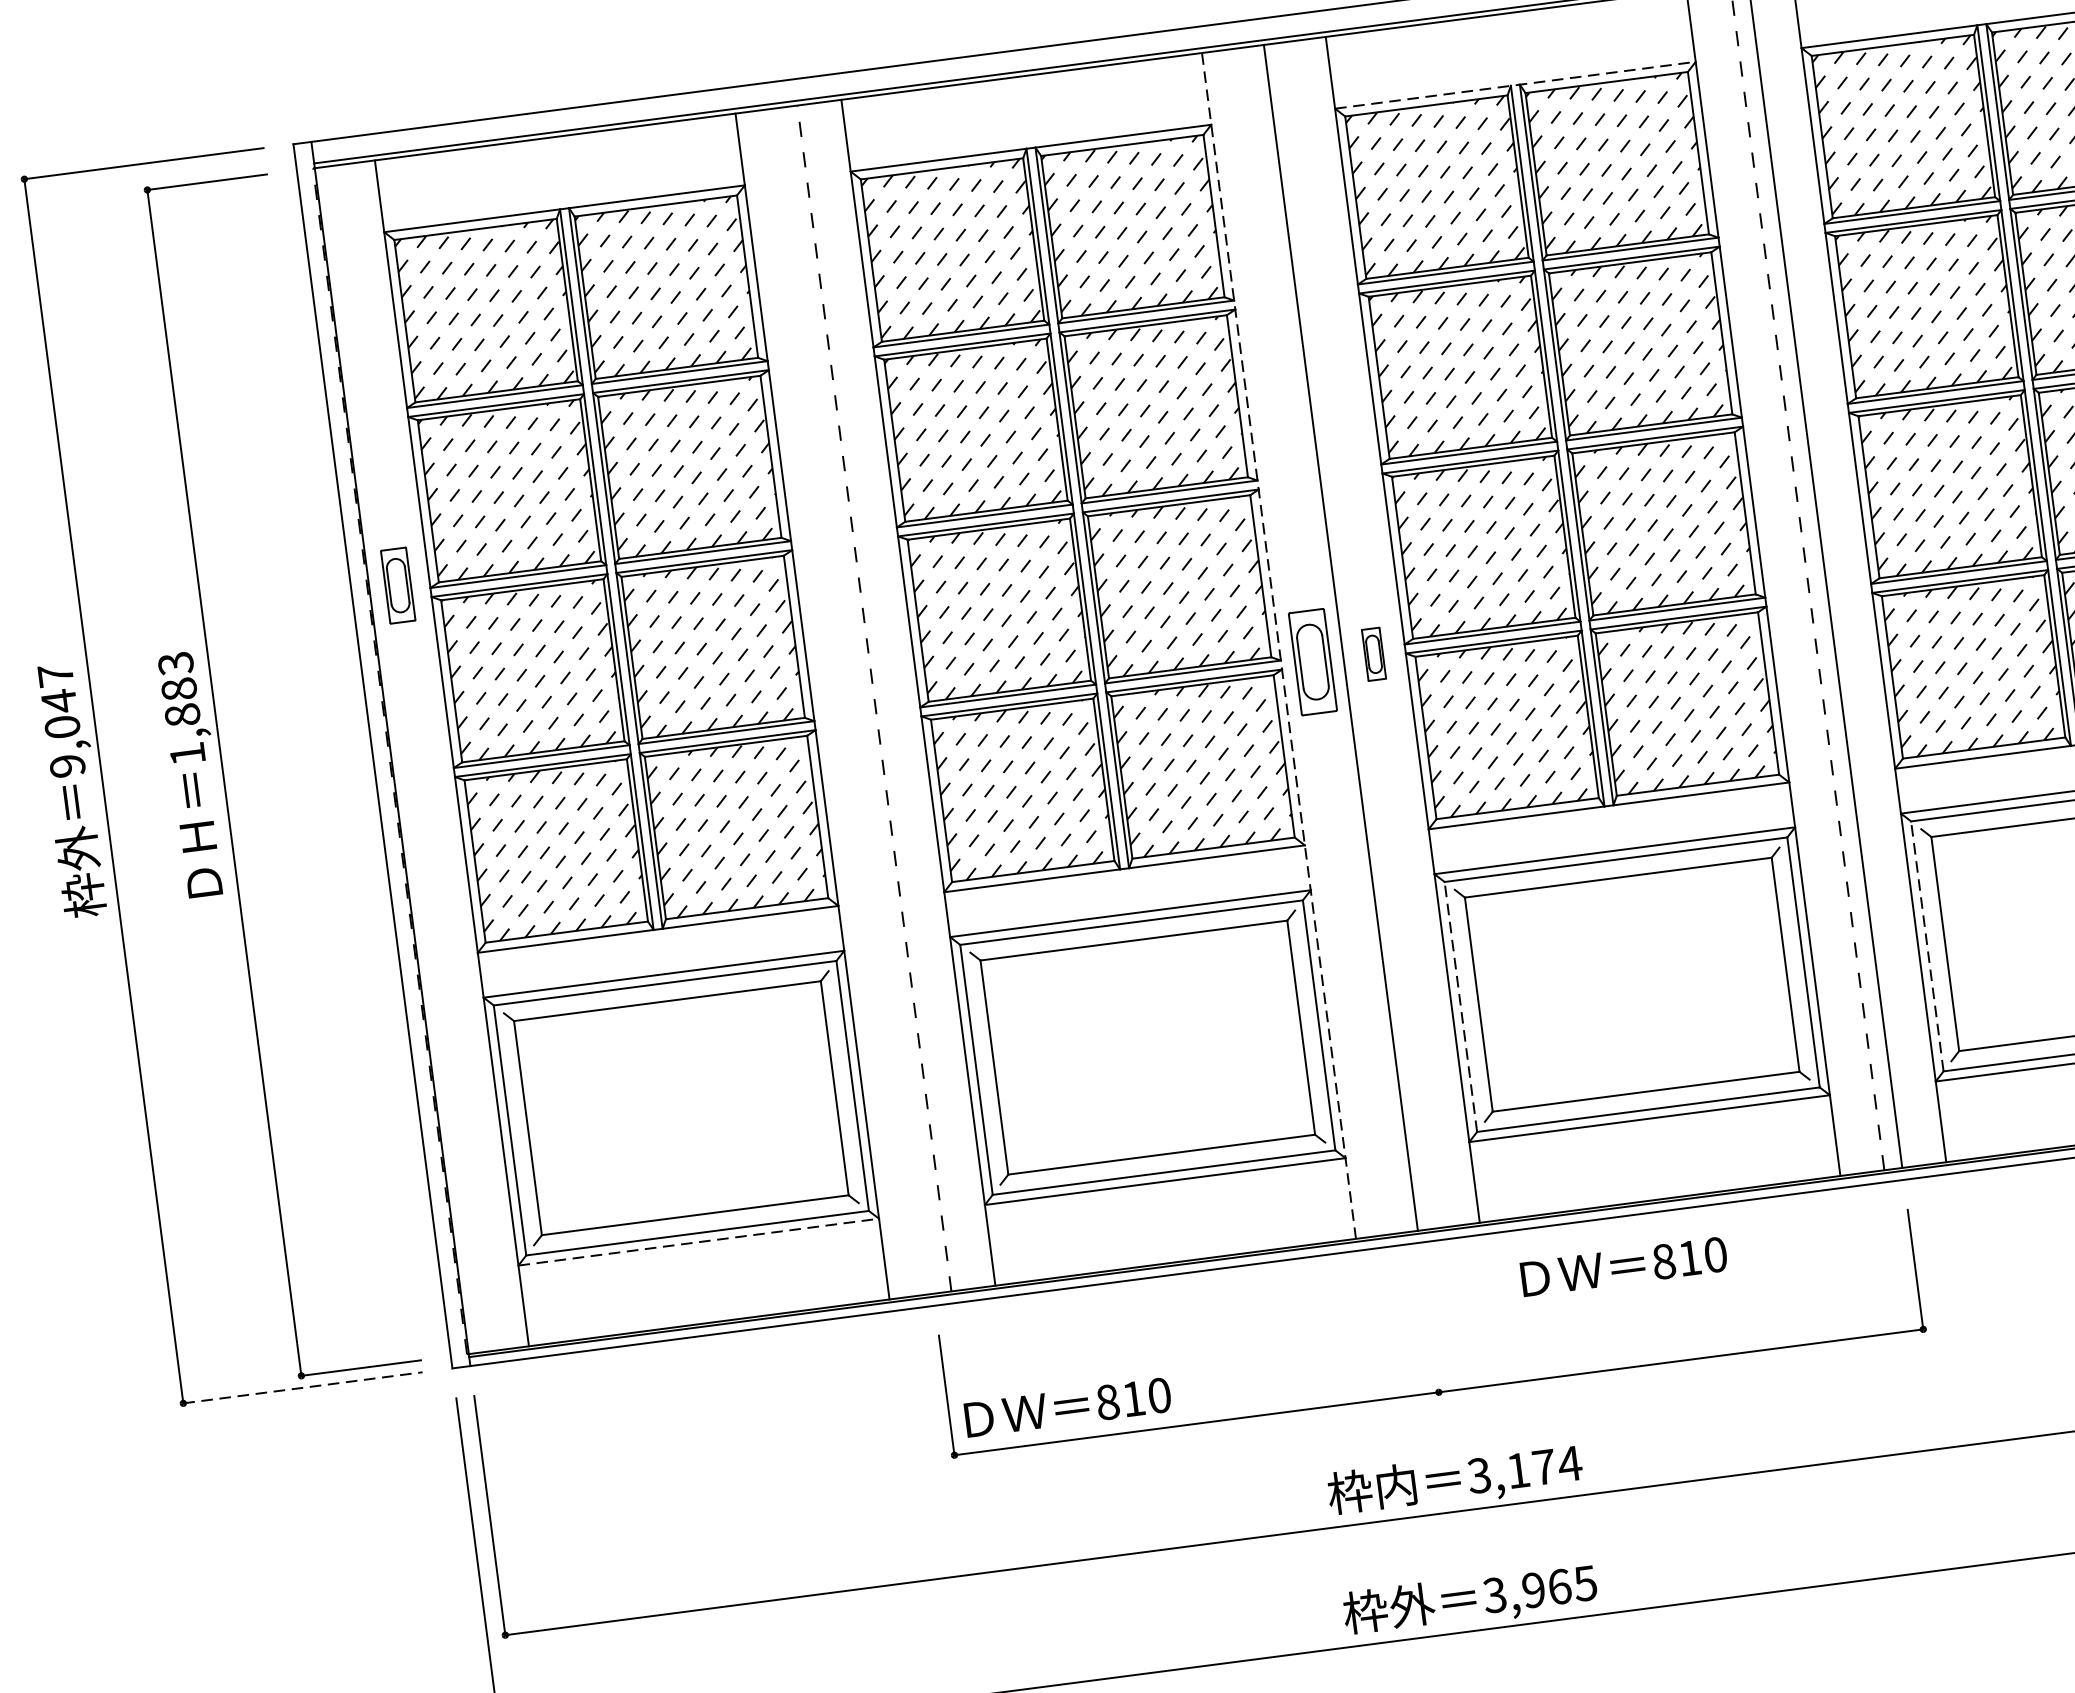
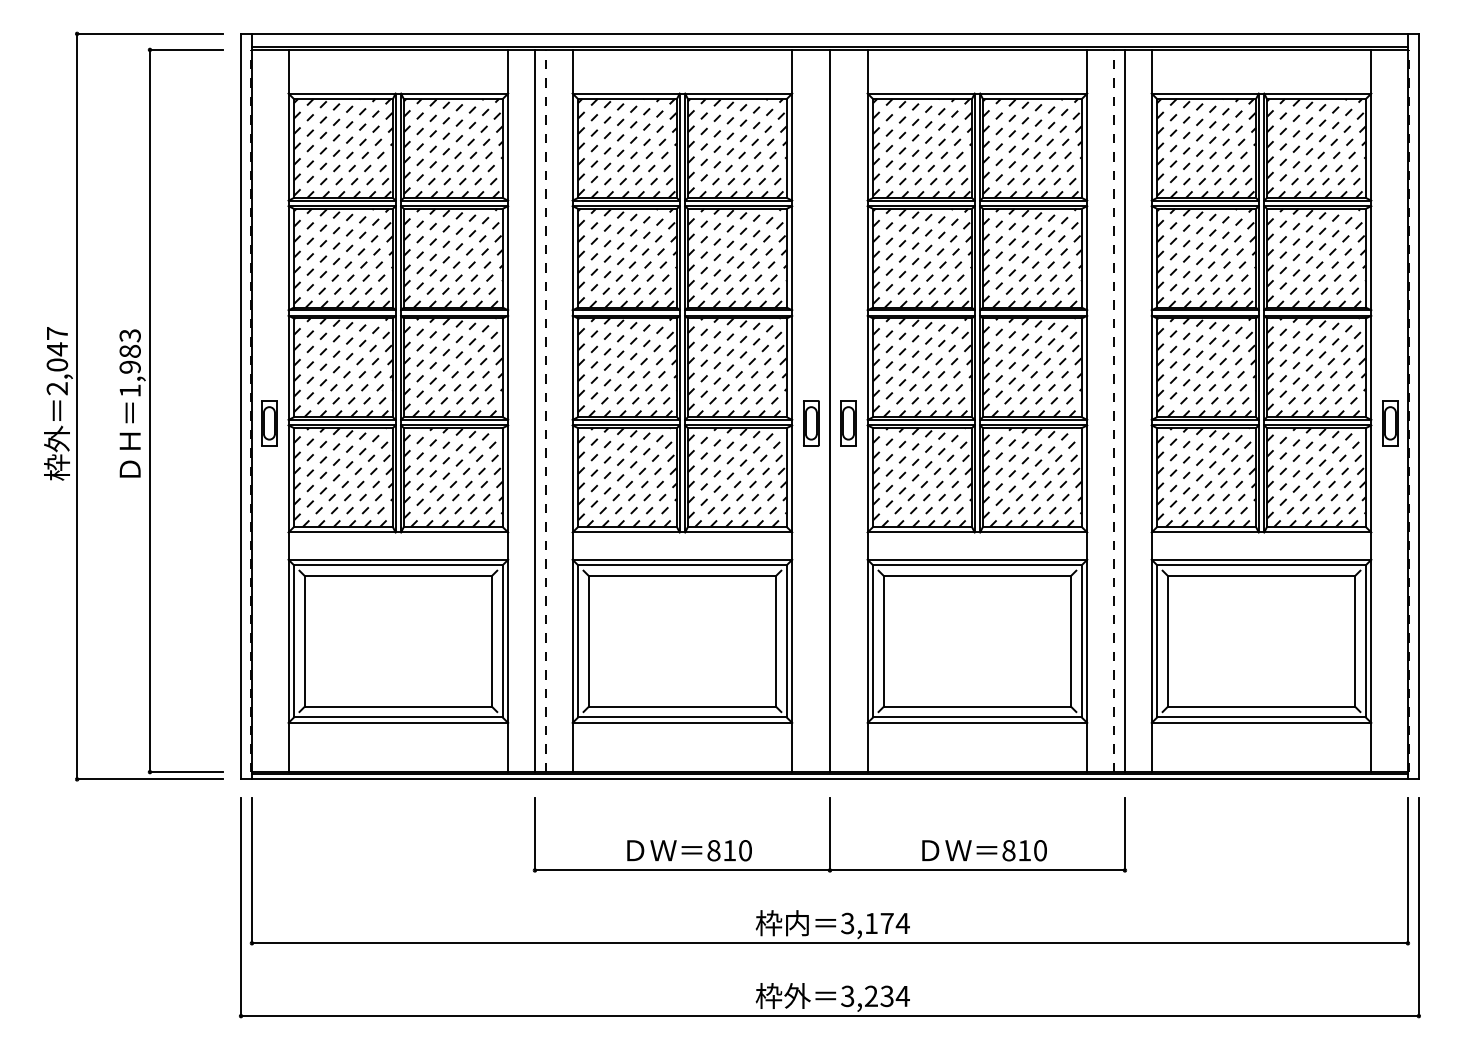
line: (1515, 85) -> (977, 93), dashed -> solid
part: (398, 585) -> (269, 423), moved
line: (1279, 645) -> (792, 410), dashed -> solid
part: (1374, 654) -> (848, 423), size x1.43
part: (1313, 662) -> (811, 423), size x0.71
line: (855, 700) -> (534, 410), added
text: (181, 714) -> (129, 366), 1,883 -> 1,983
text: (67, 765) -> (57, 388), 9,047 -> 2,047
line: (1927, 944) -> (1157, 640), dashed -> solid
line: (1461, 1005) -> (873, 640), dashed -> solid
line: (698, 1241) -> (398, 722), dashed -> solid
text: (1623, 1266) -> (984, 850), moved
line: (1430, 1331) -> (829, 833), added
line: (302, 1388) -> (149, 779), dashed -> solid
text: (1067, 1407) -> (689, 850), moved
text: (1560, 1587) -> (887, 996), 3,965 -> 3,234

